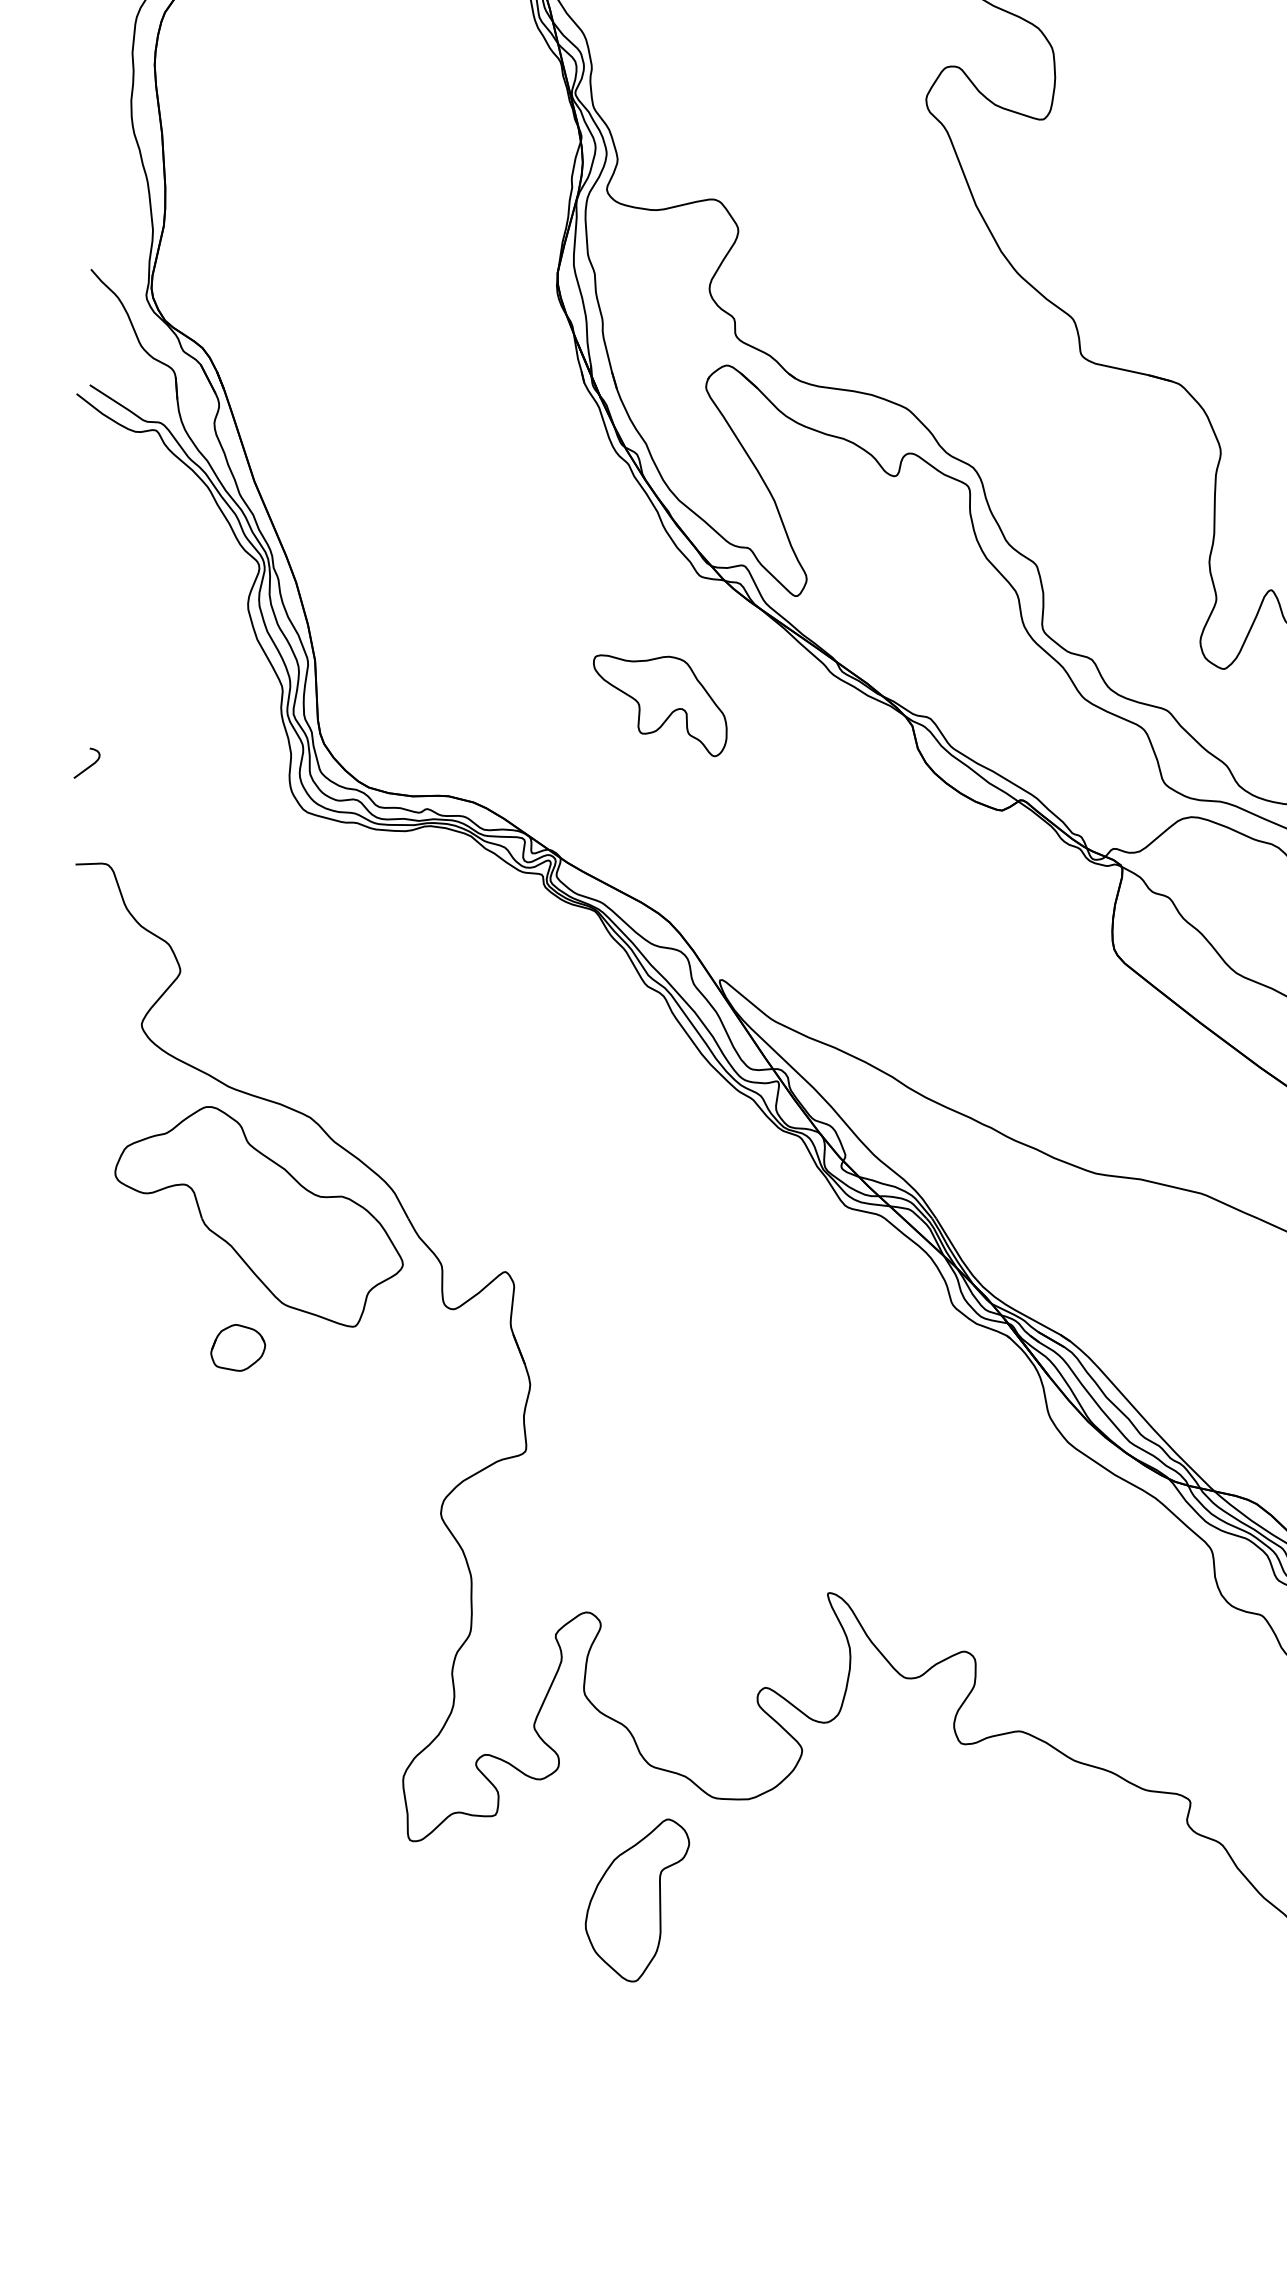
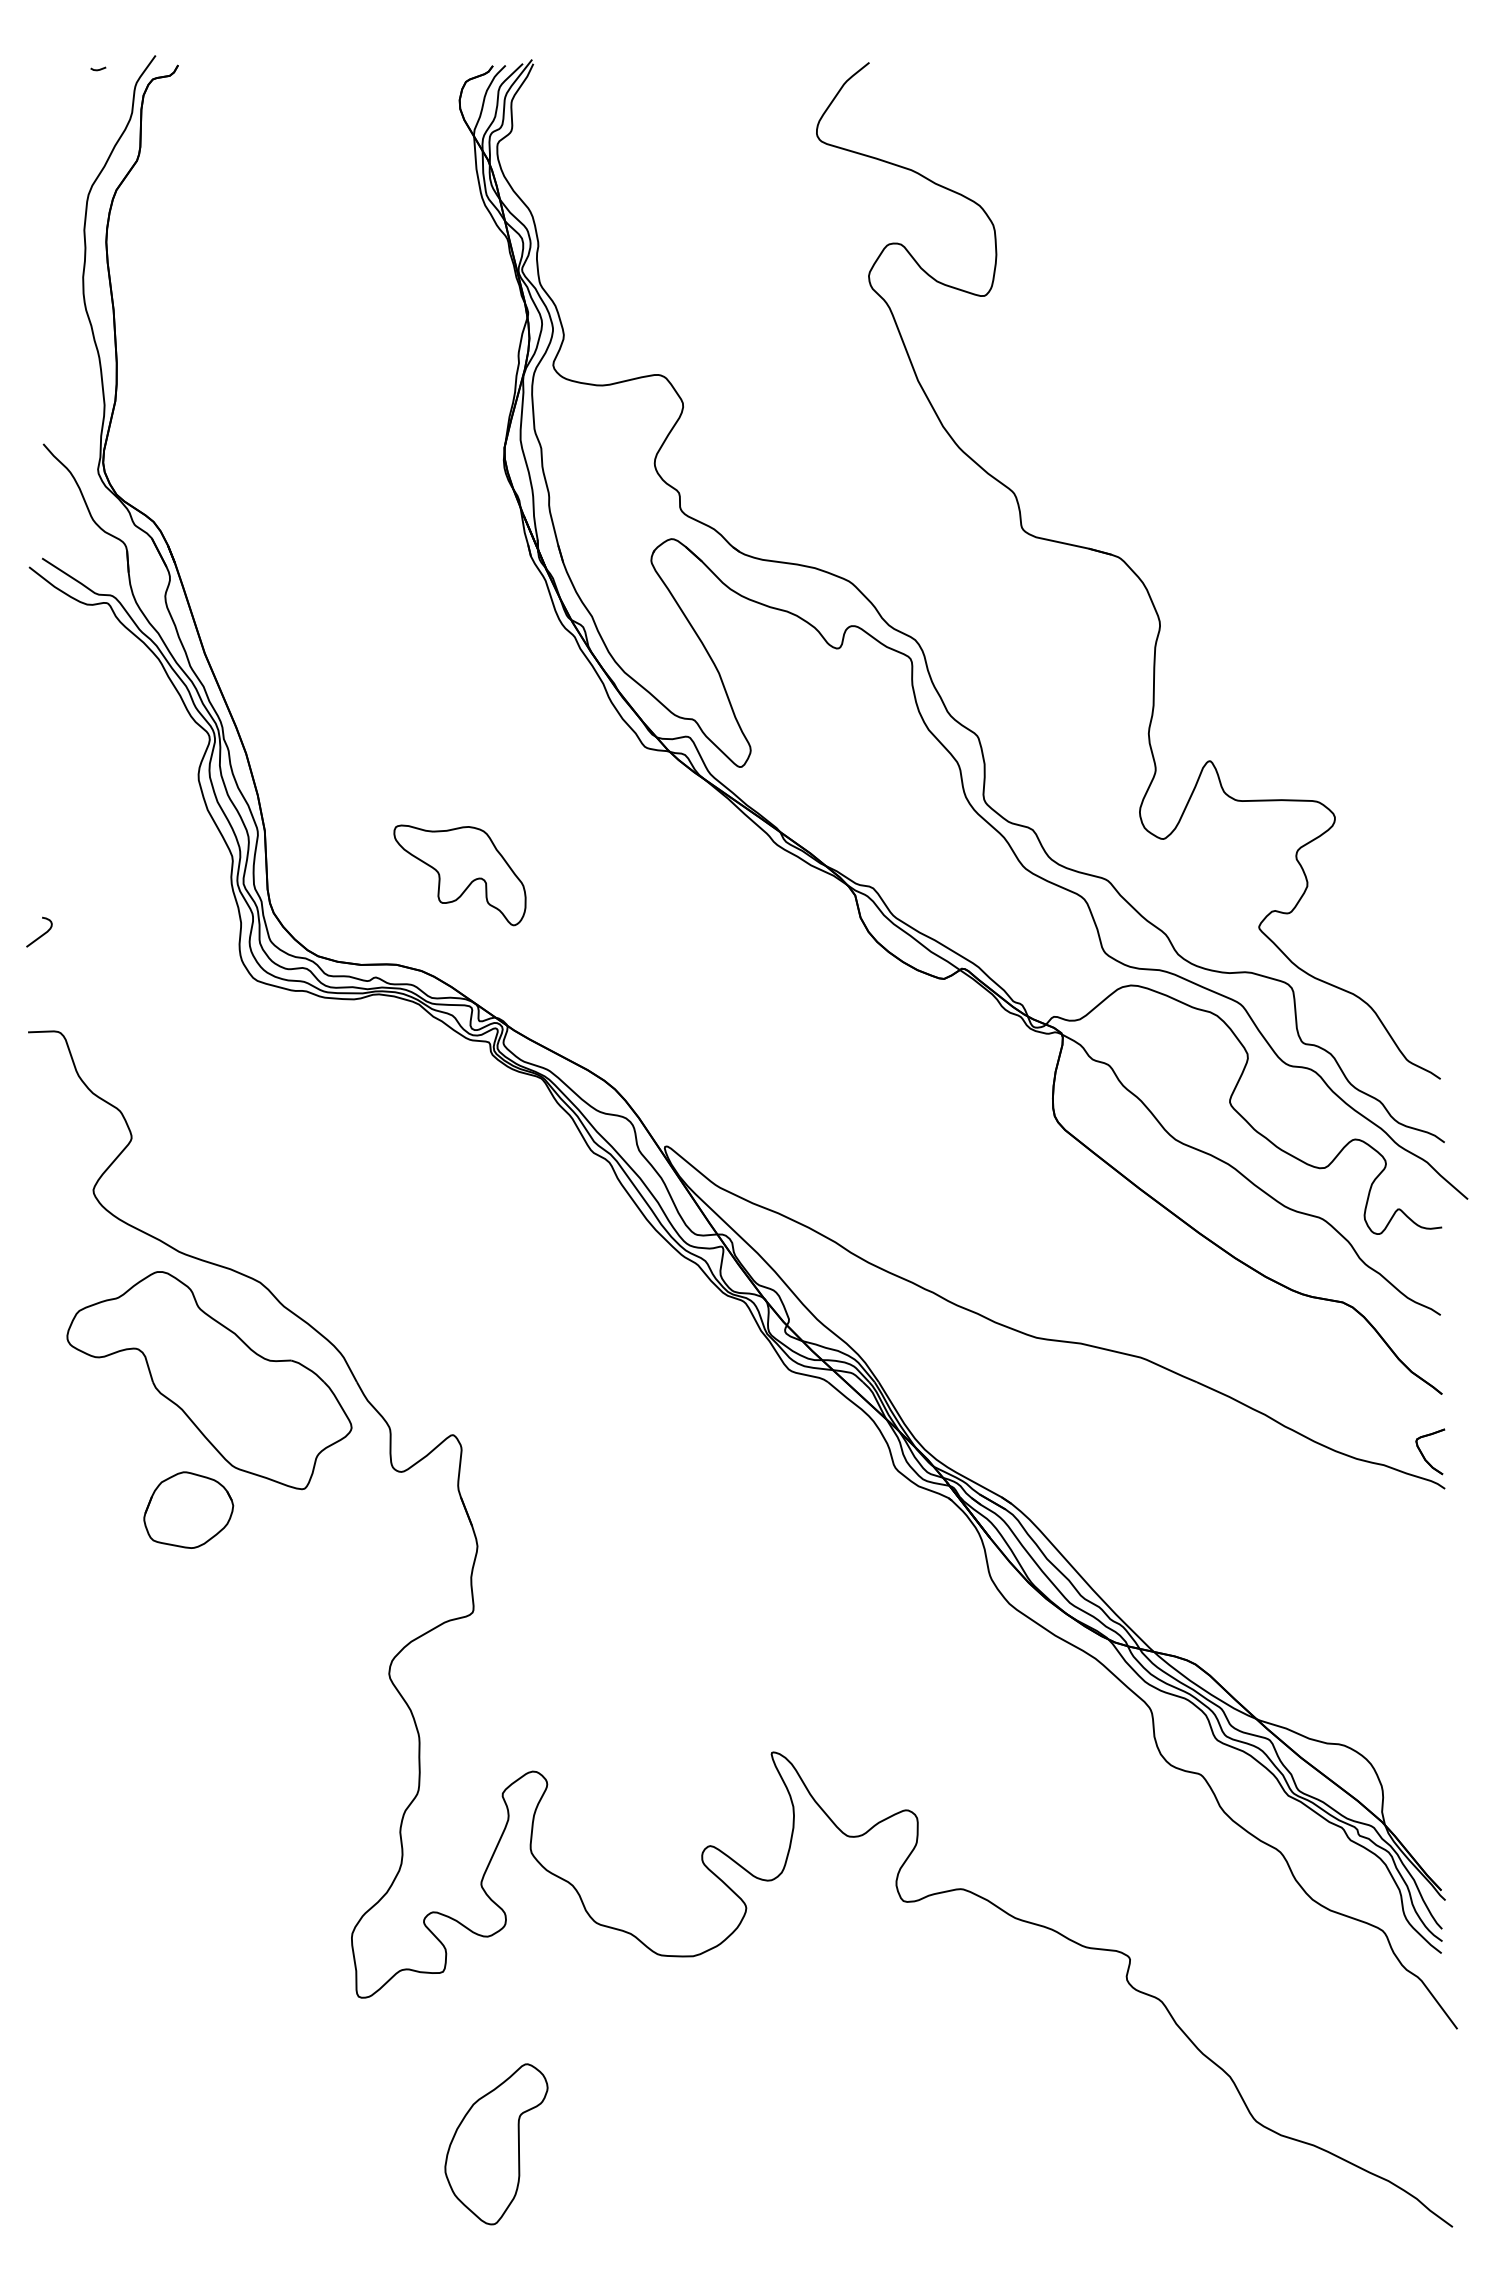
part: (659, 705) -> (459, 875), moved
part: (237, 1347) -> (188, 1509), size x1.67
part: (637, 1900) -> (496, 2144), moved

